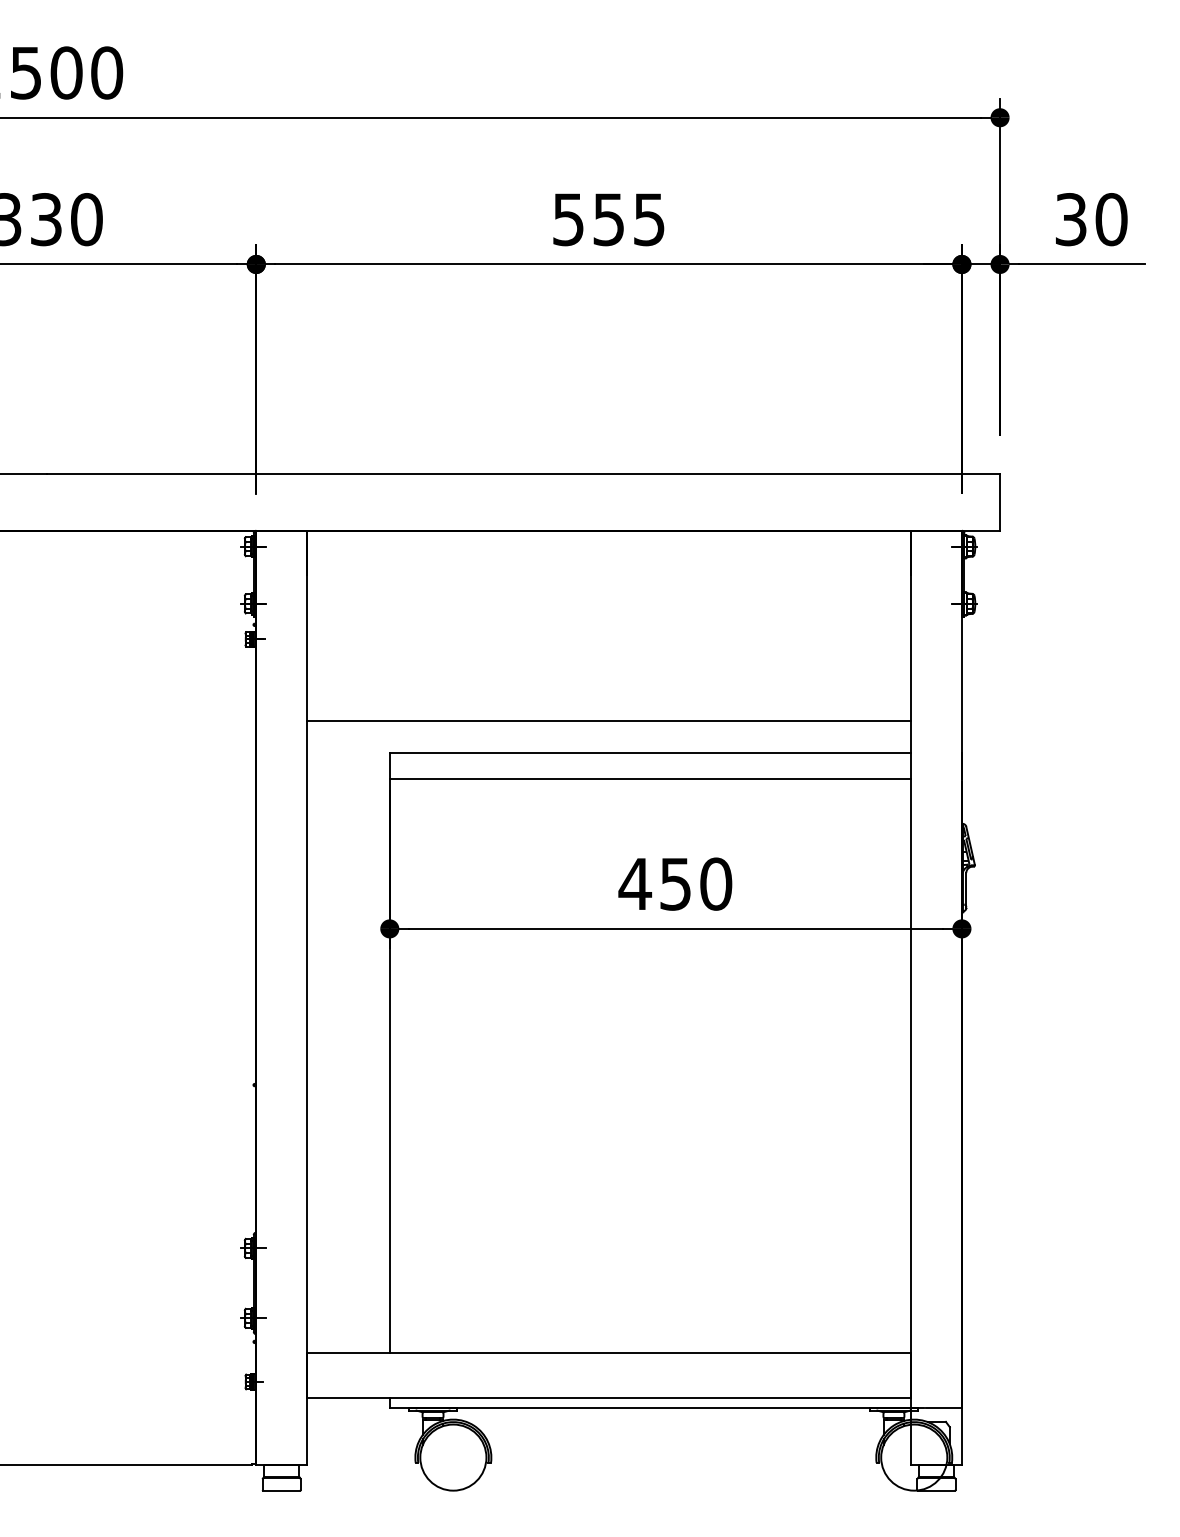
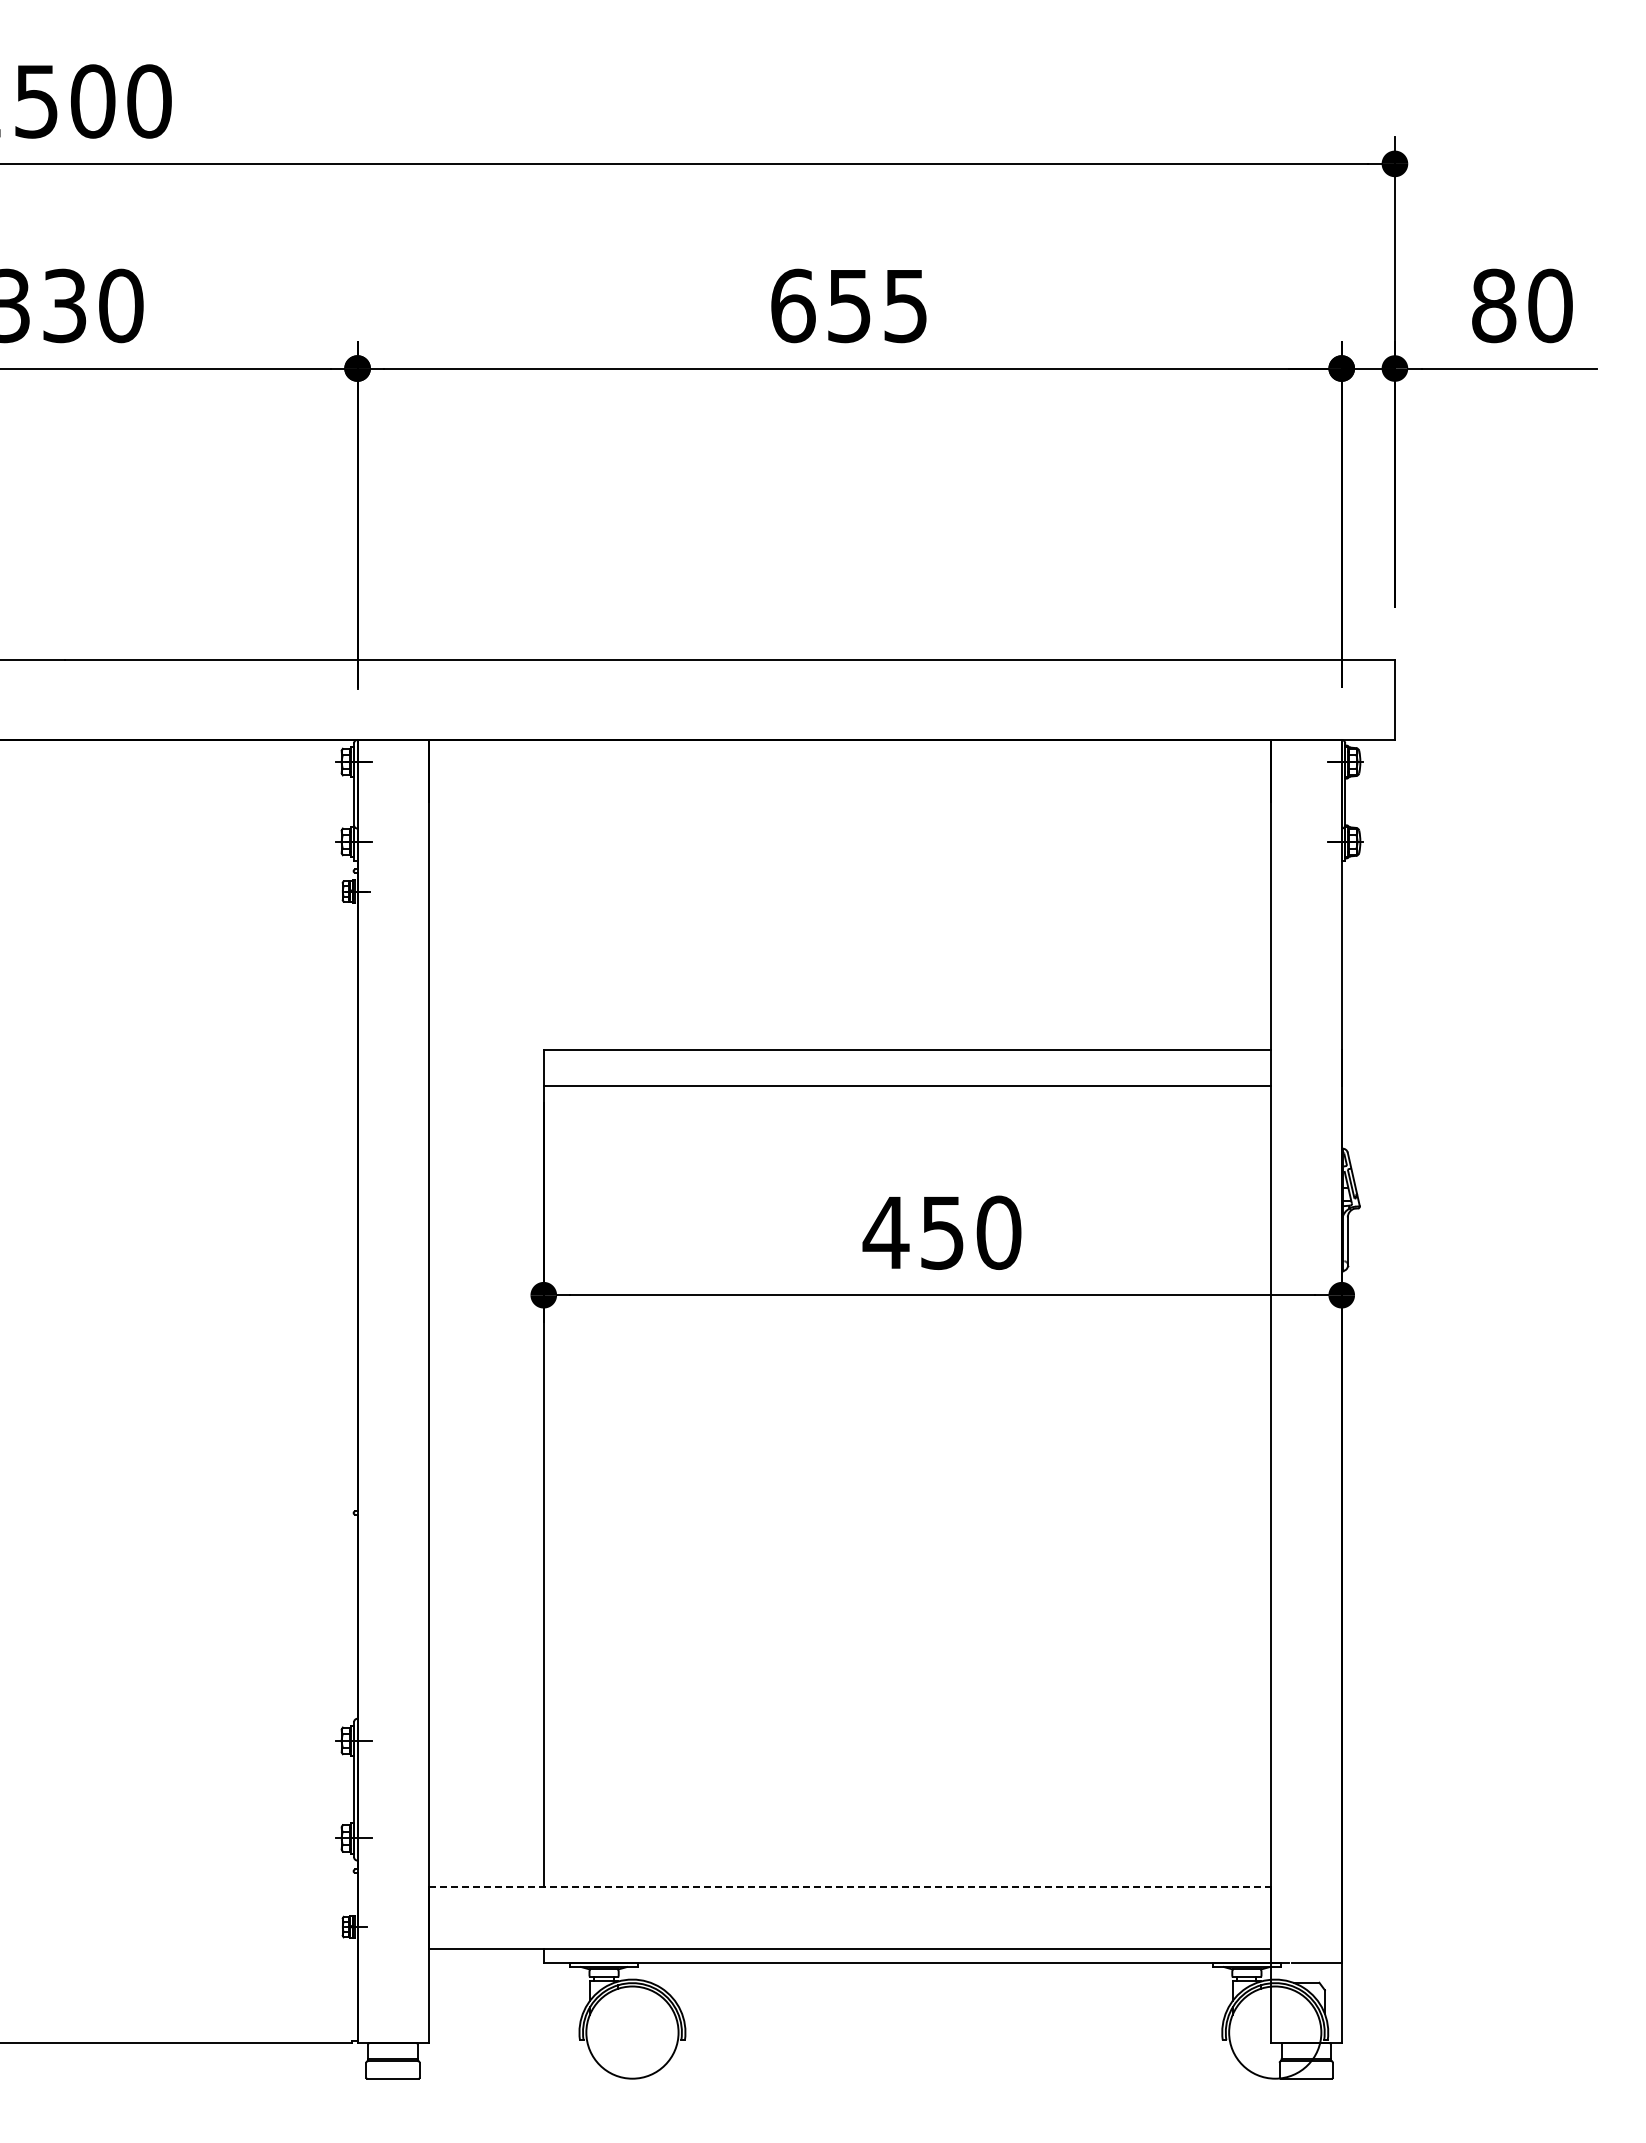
text: (568, 219) -> (793, 305), 555 -> 655
text: (1071, 219) -> (1494, 305), 30 -> 80
line: (609, 721) -> (849, 1005), removed
line: (609, 1353) -> (850, 1887), solid -> dashed

